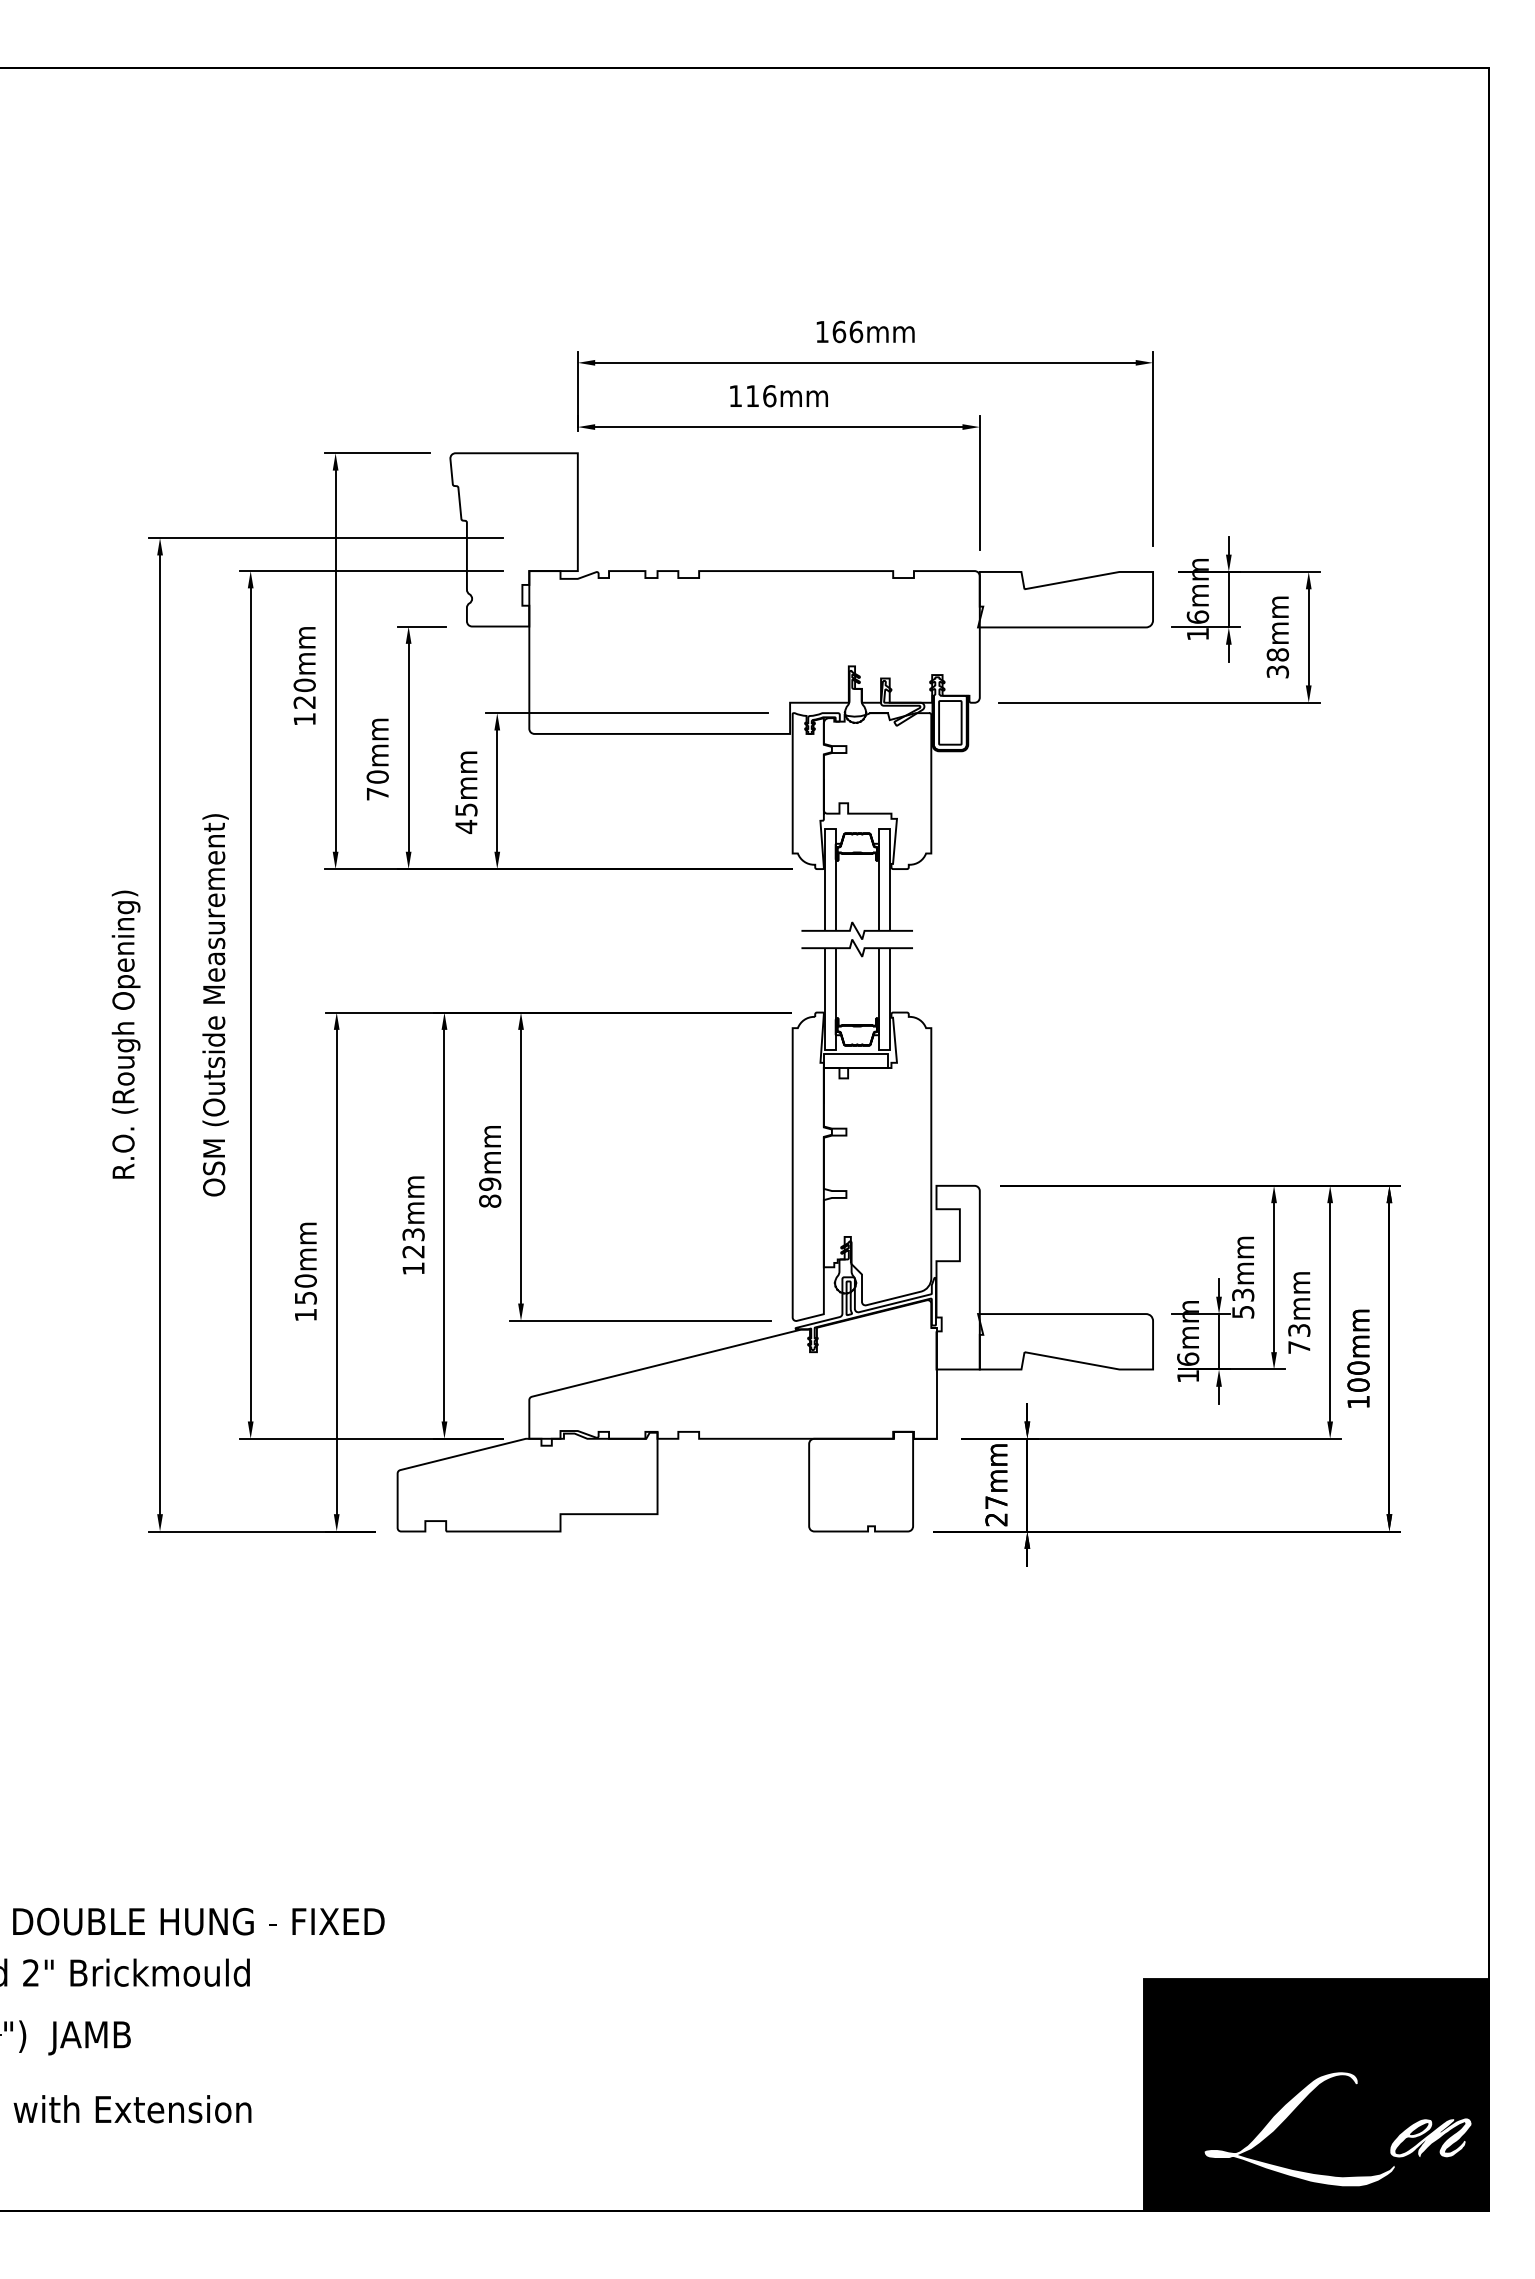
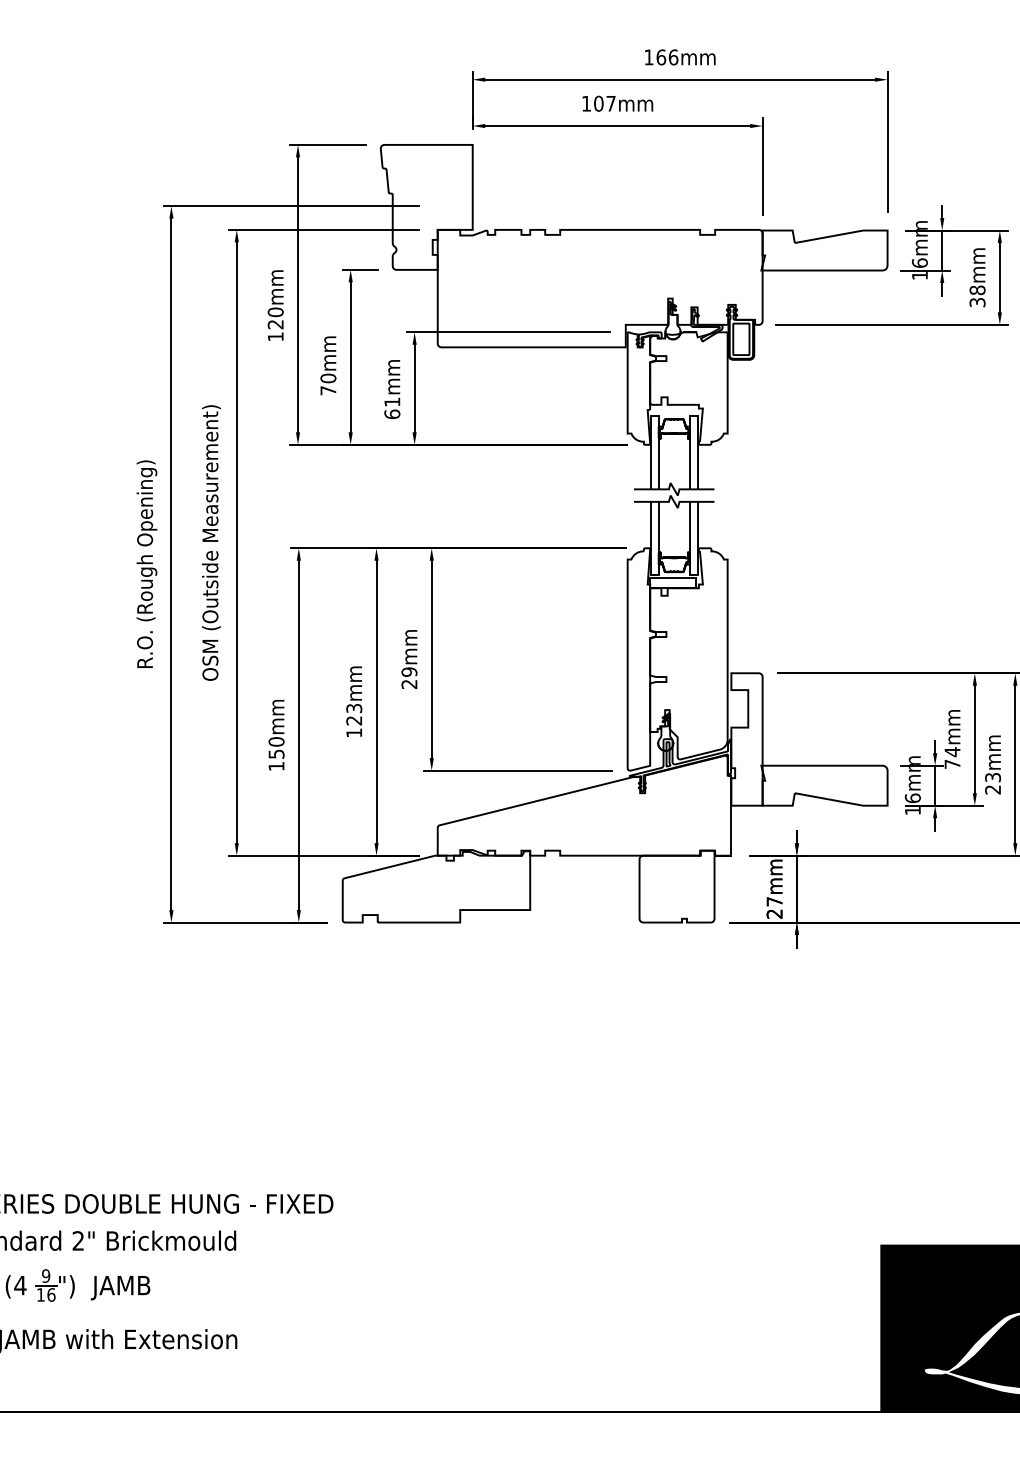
text: (761, 396) -> (605, 103), 116mm -> 107mm
text: (466, 818) -> (392, 408), 45mm -> 61mm
text: (490, 1200) -> (409, 683), 89mm -> 29mm
text: (1243, 1303) -> (952, 758), 53mm -> 74mm
text: (1299, 1347) -> (993, 789), 73mm -> 23mm

